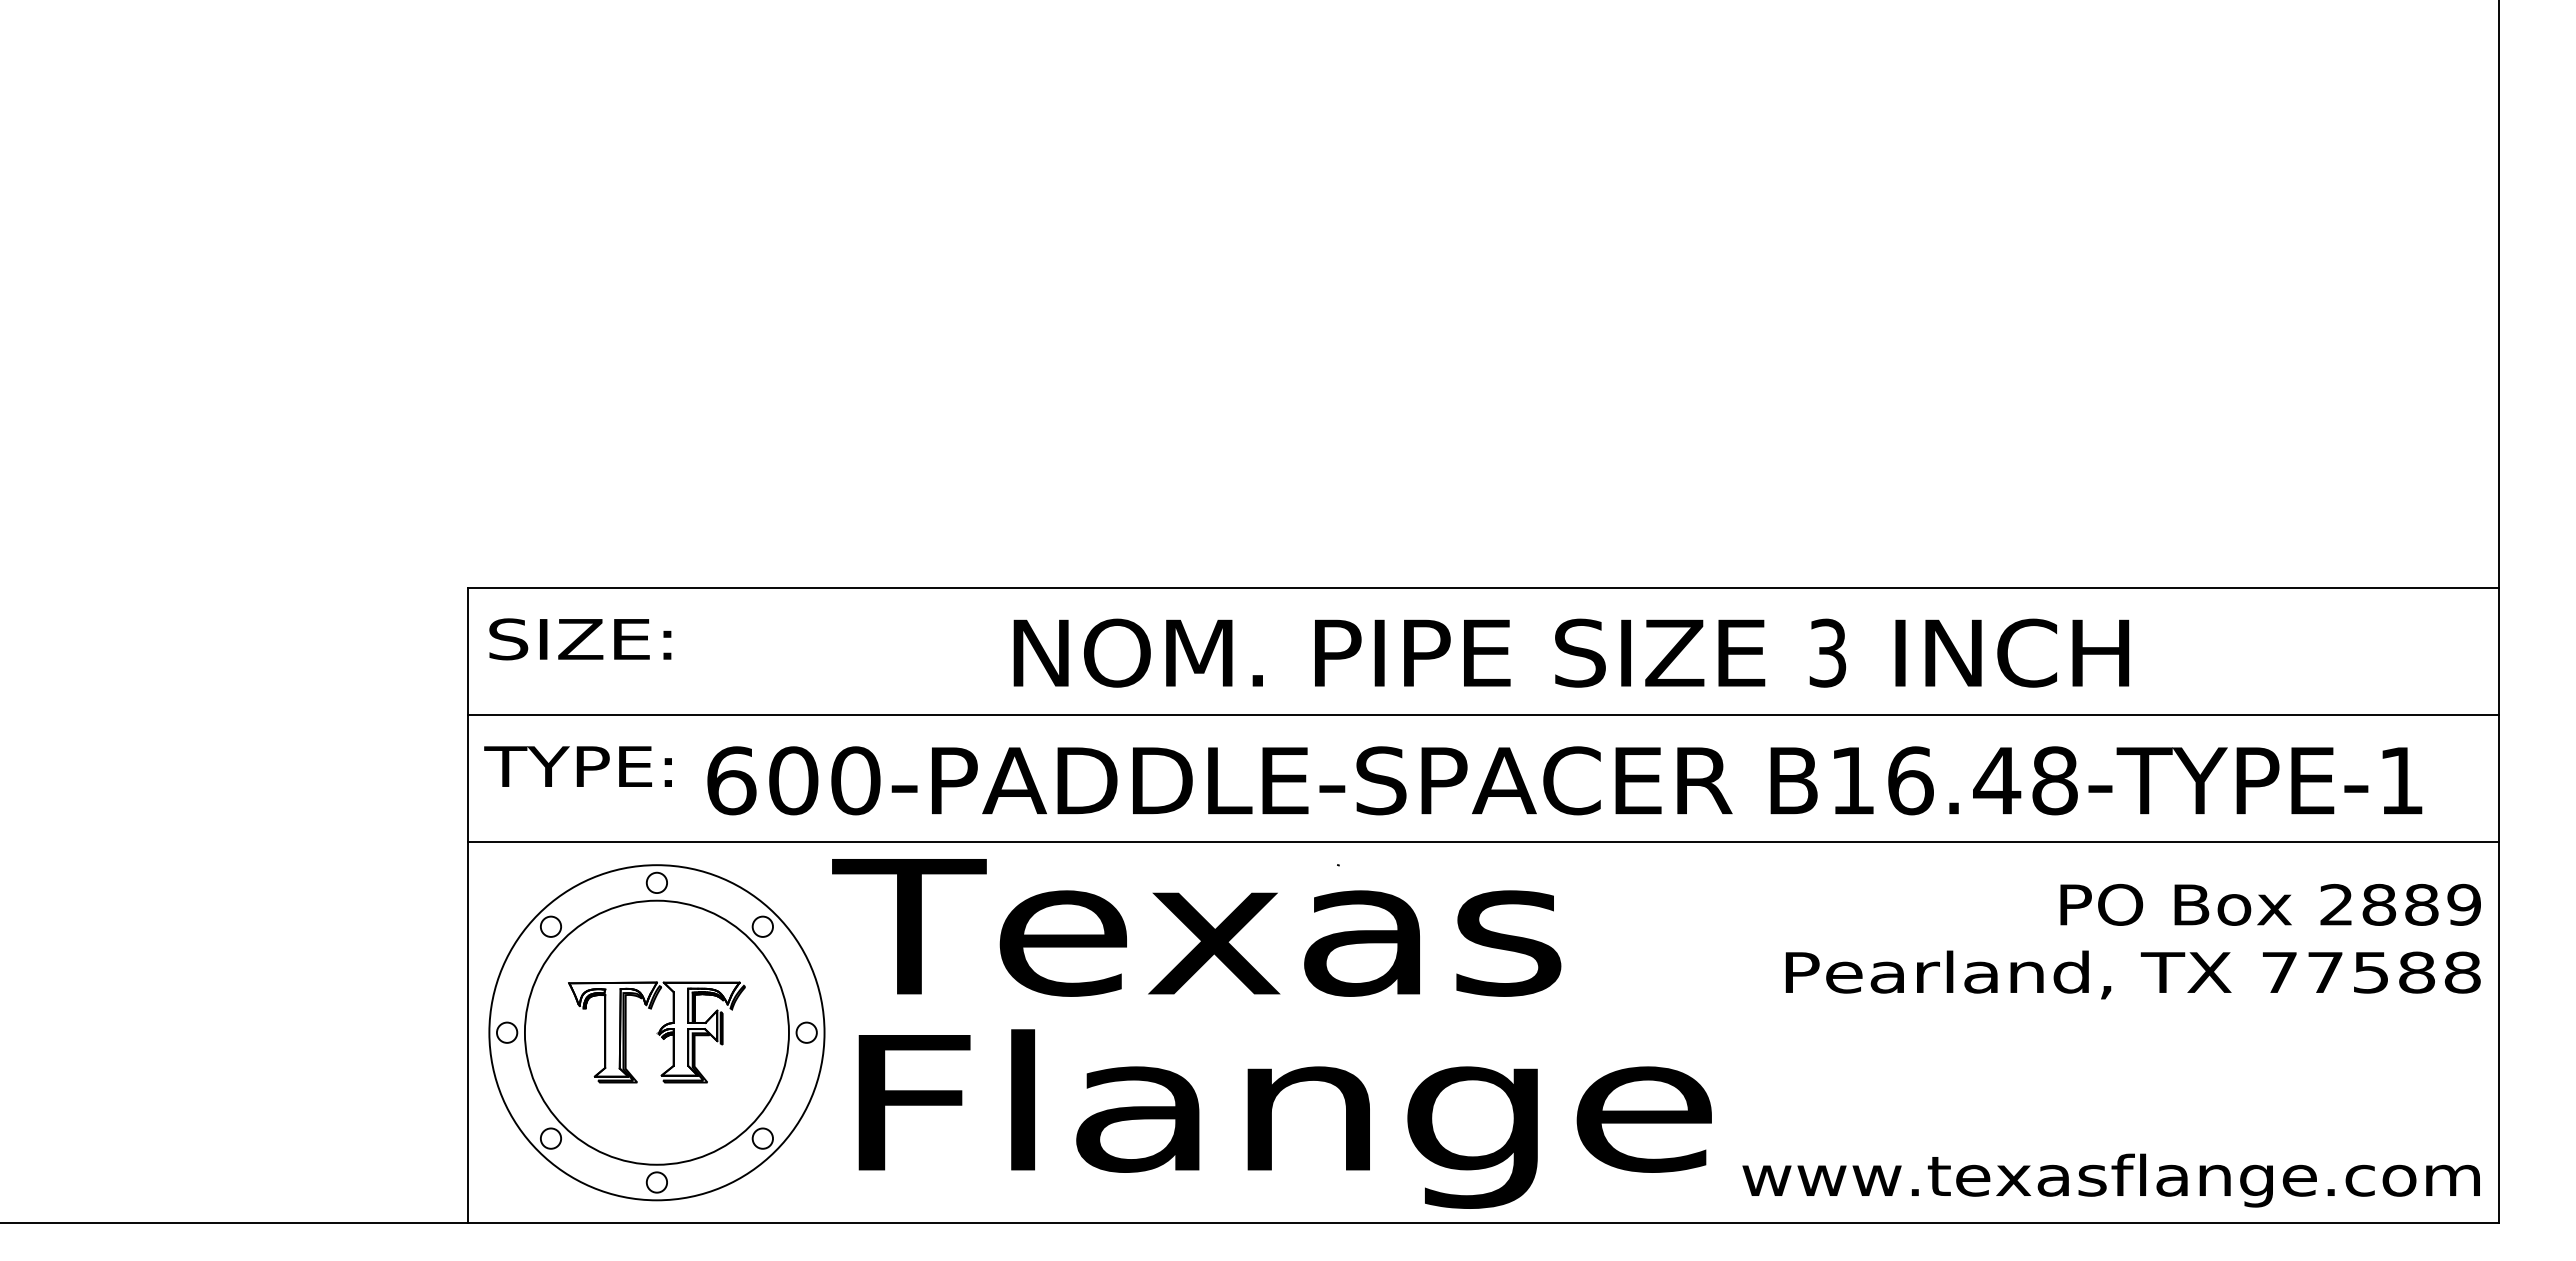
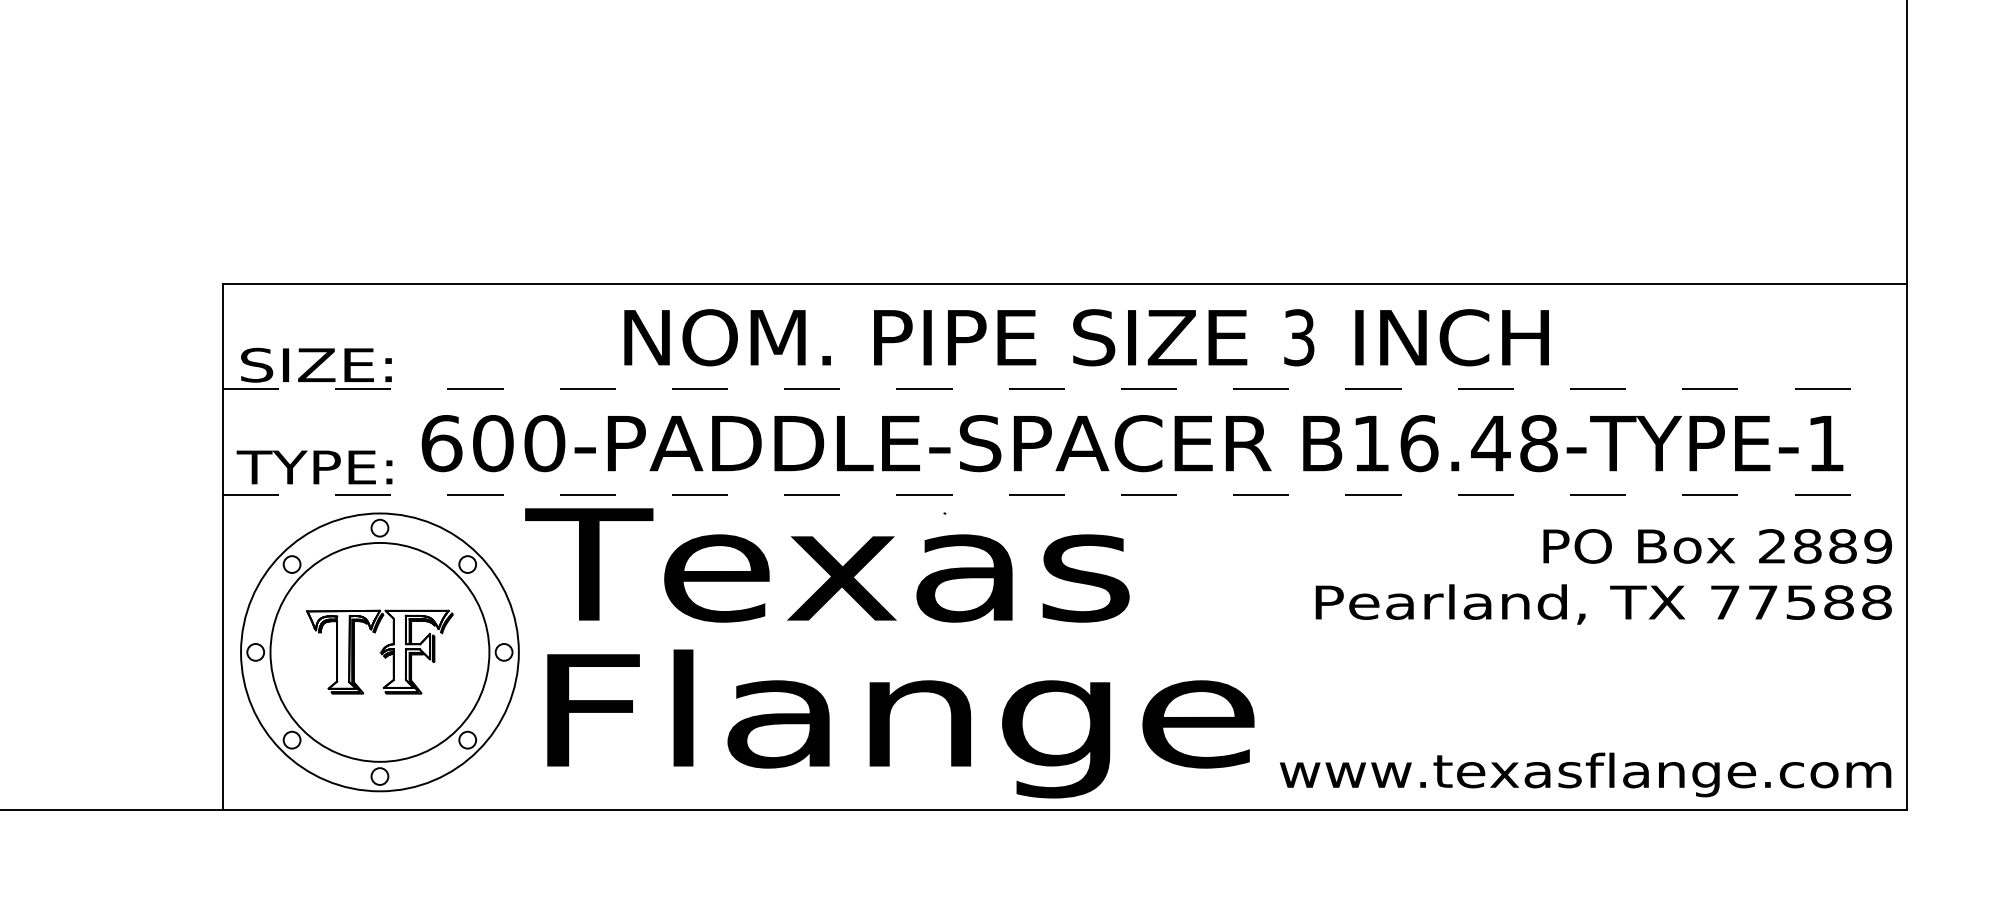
text: (580, 639) -> (316, 365), moved
text: (1571, 652) -> (1086, 337), moved
line: (1483, 715) -> (1065, 389), solid -> dashed
text: (577, 766) -> (314, 467), moved
line: (1483, 842) -> (1065, 494), solid -> dashed

